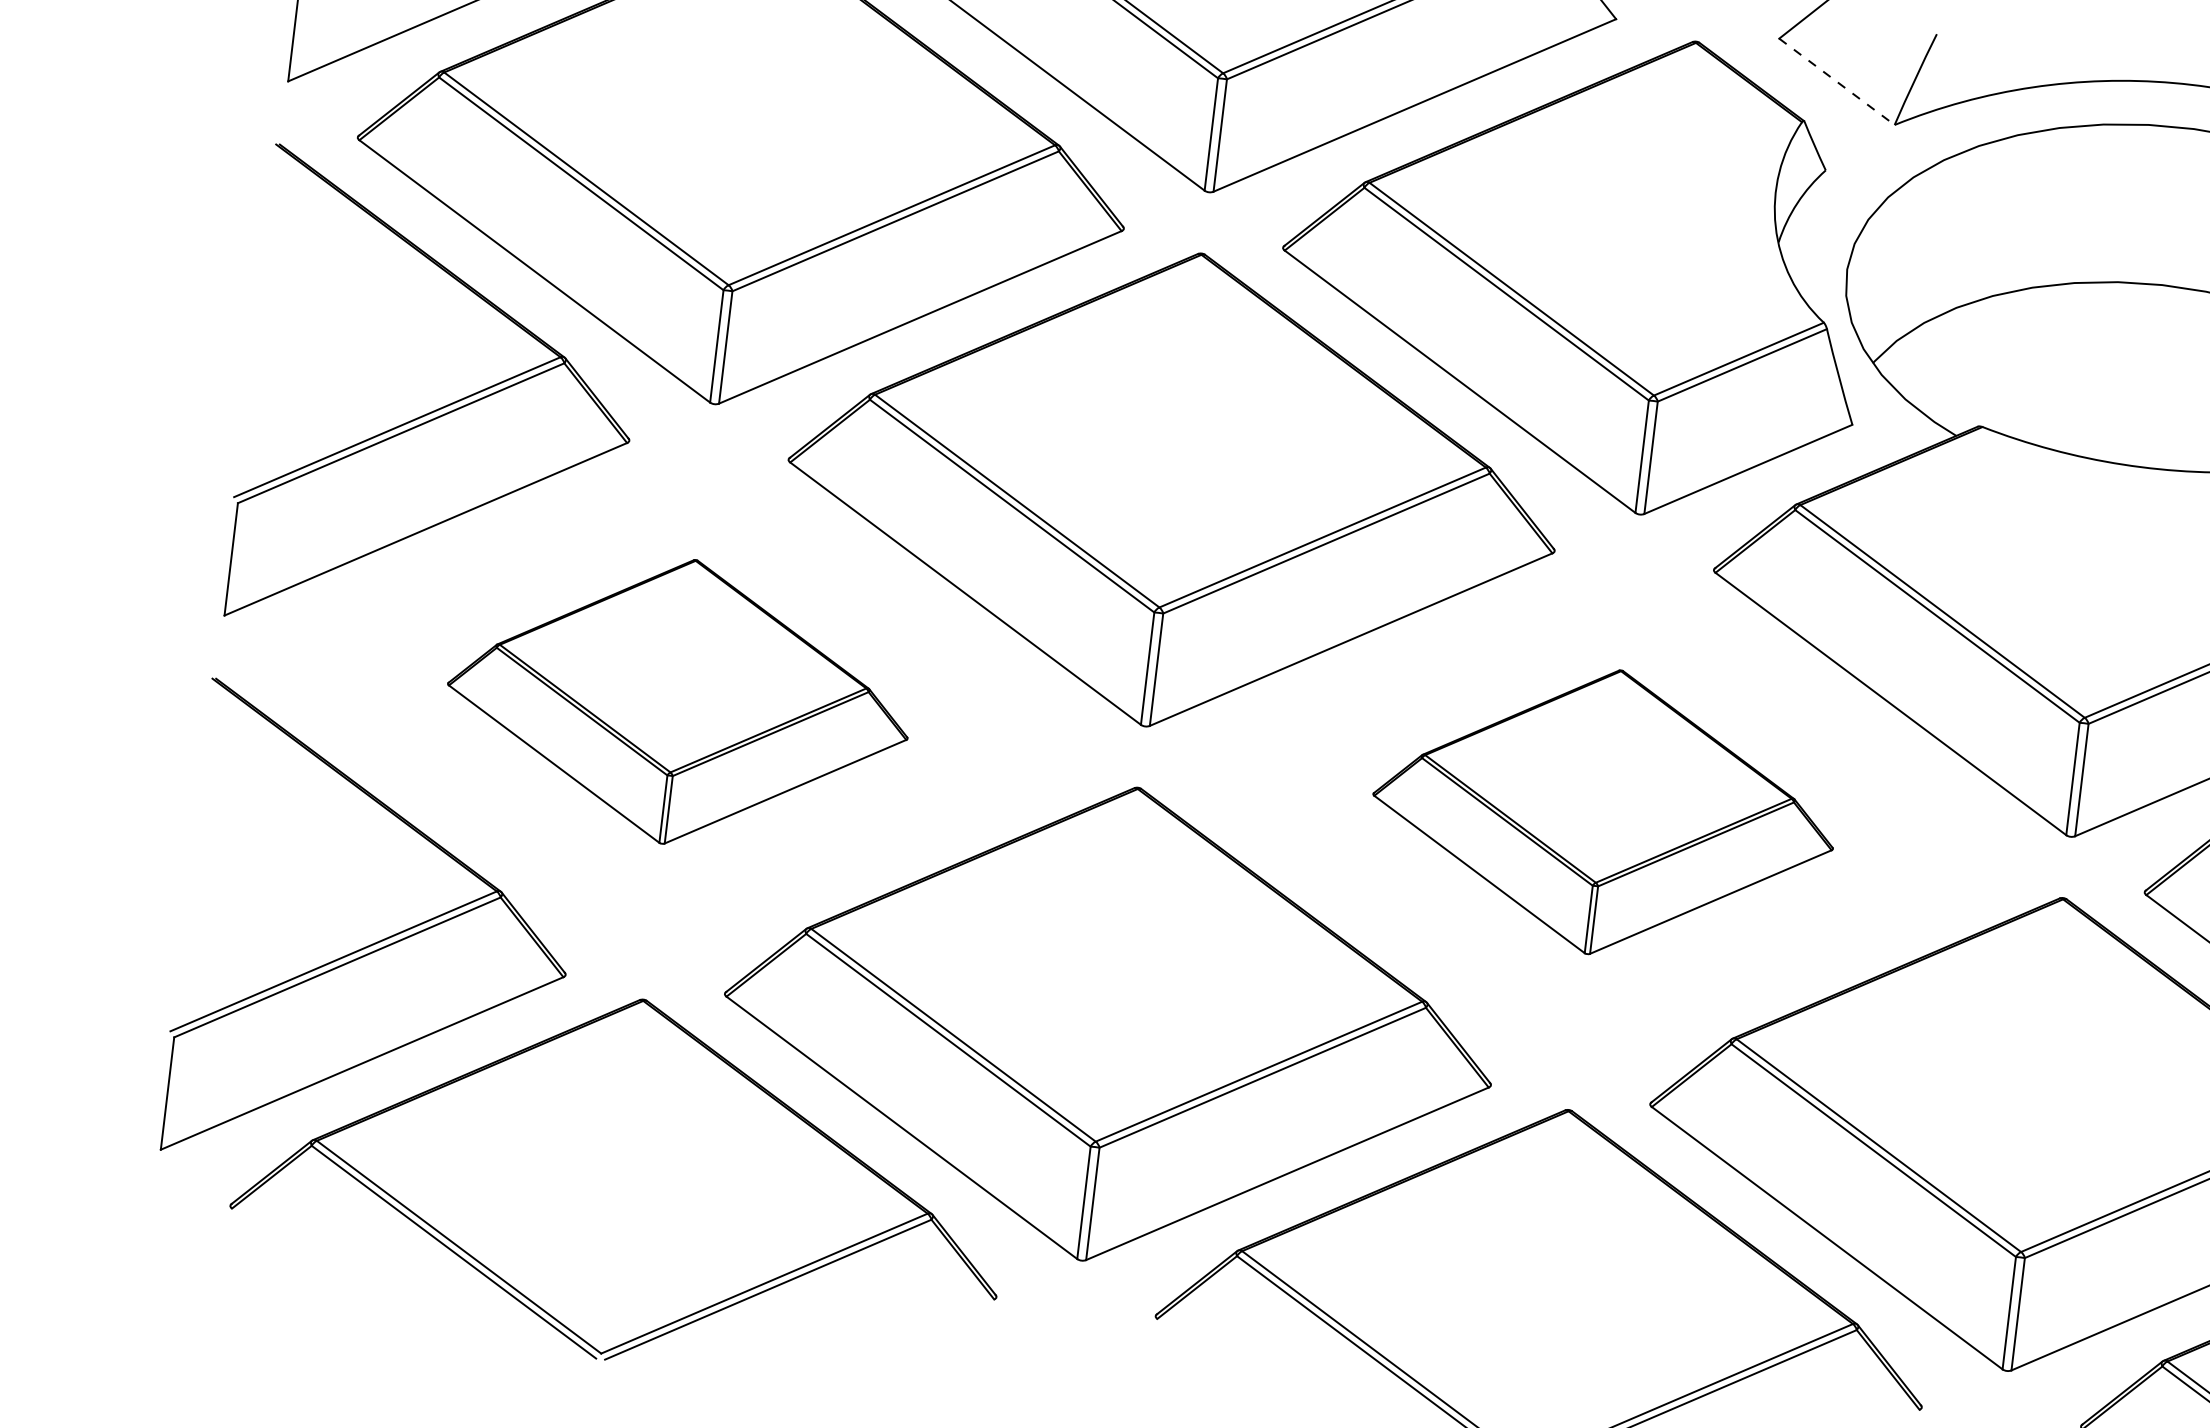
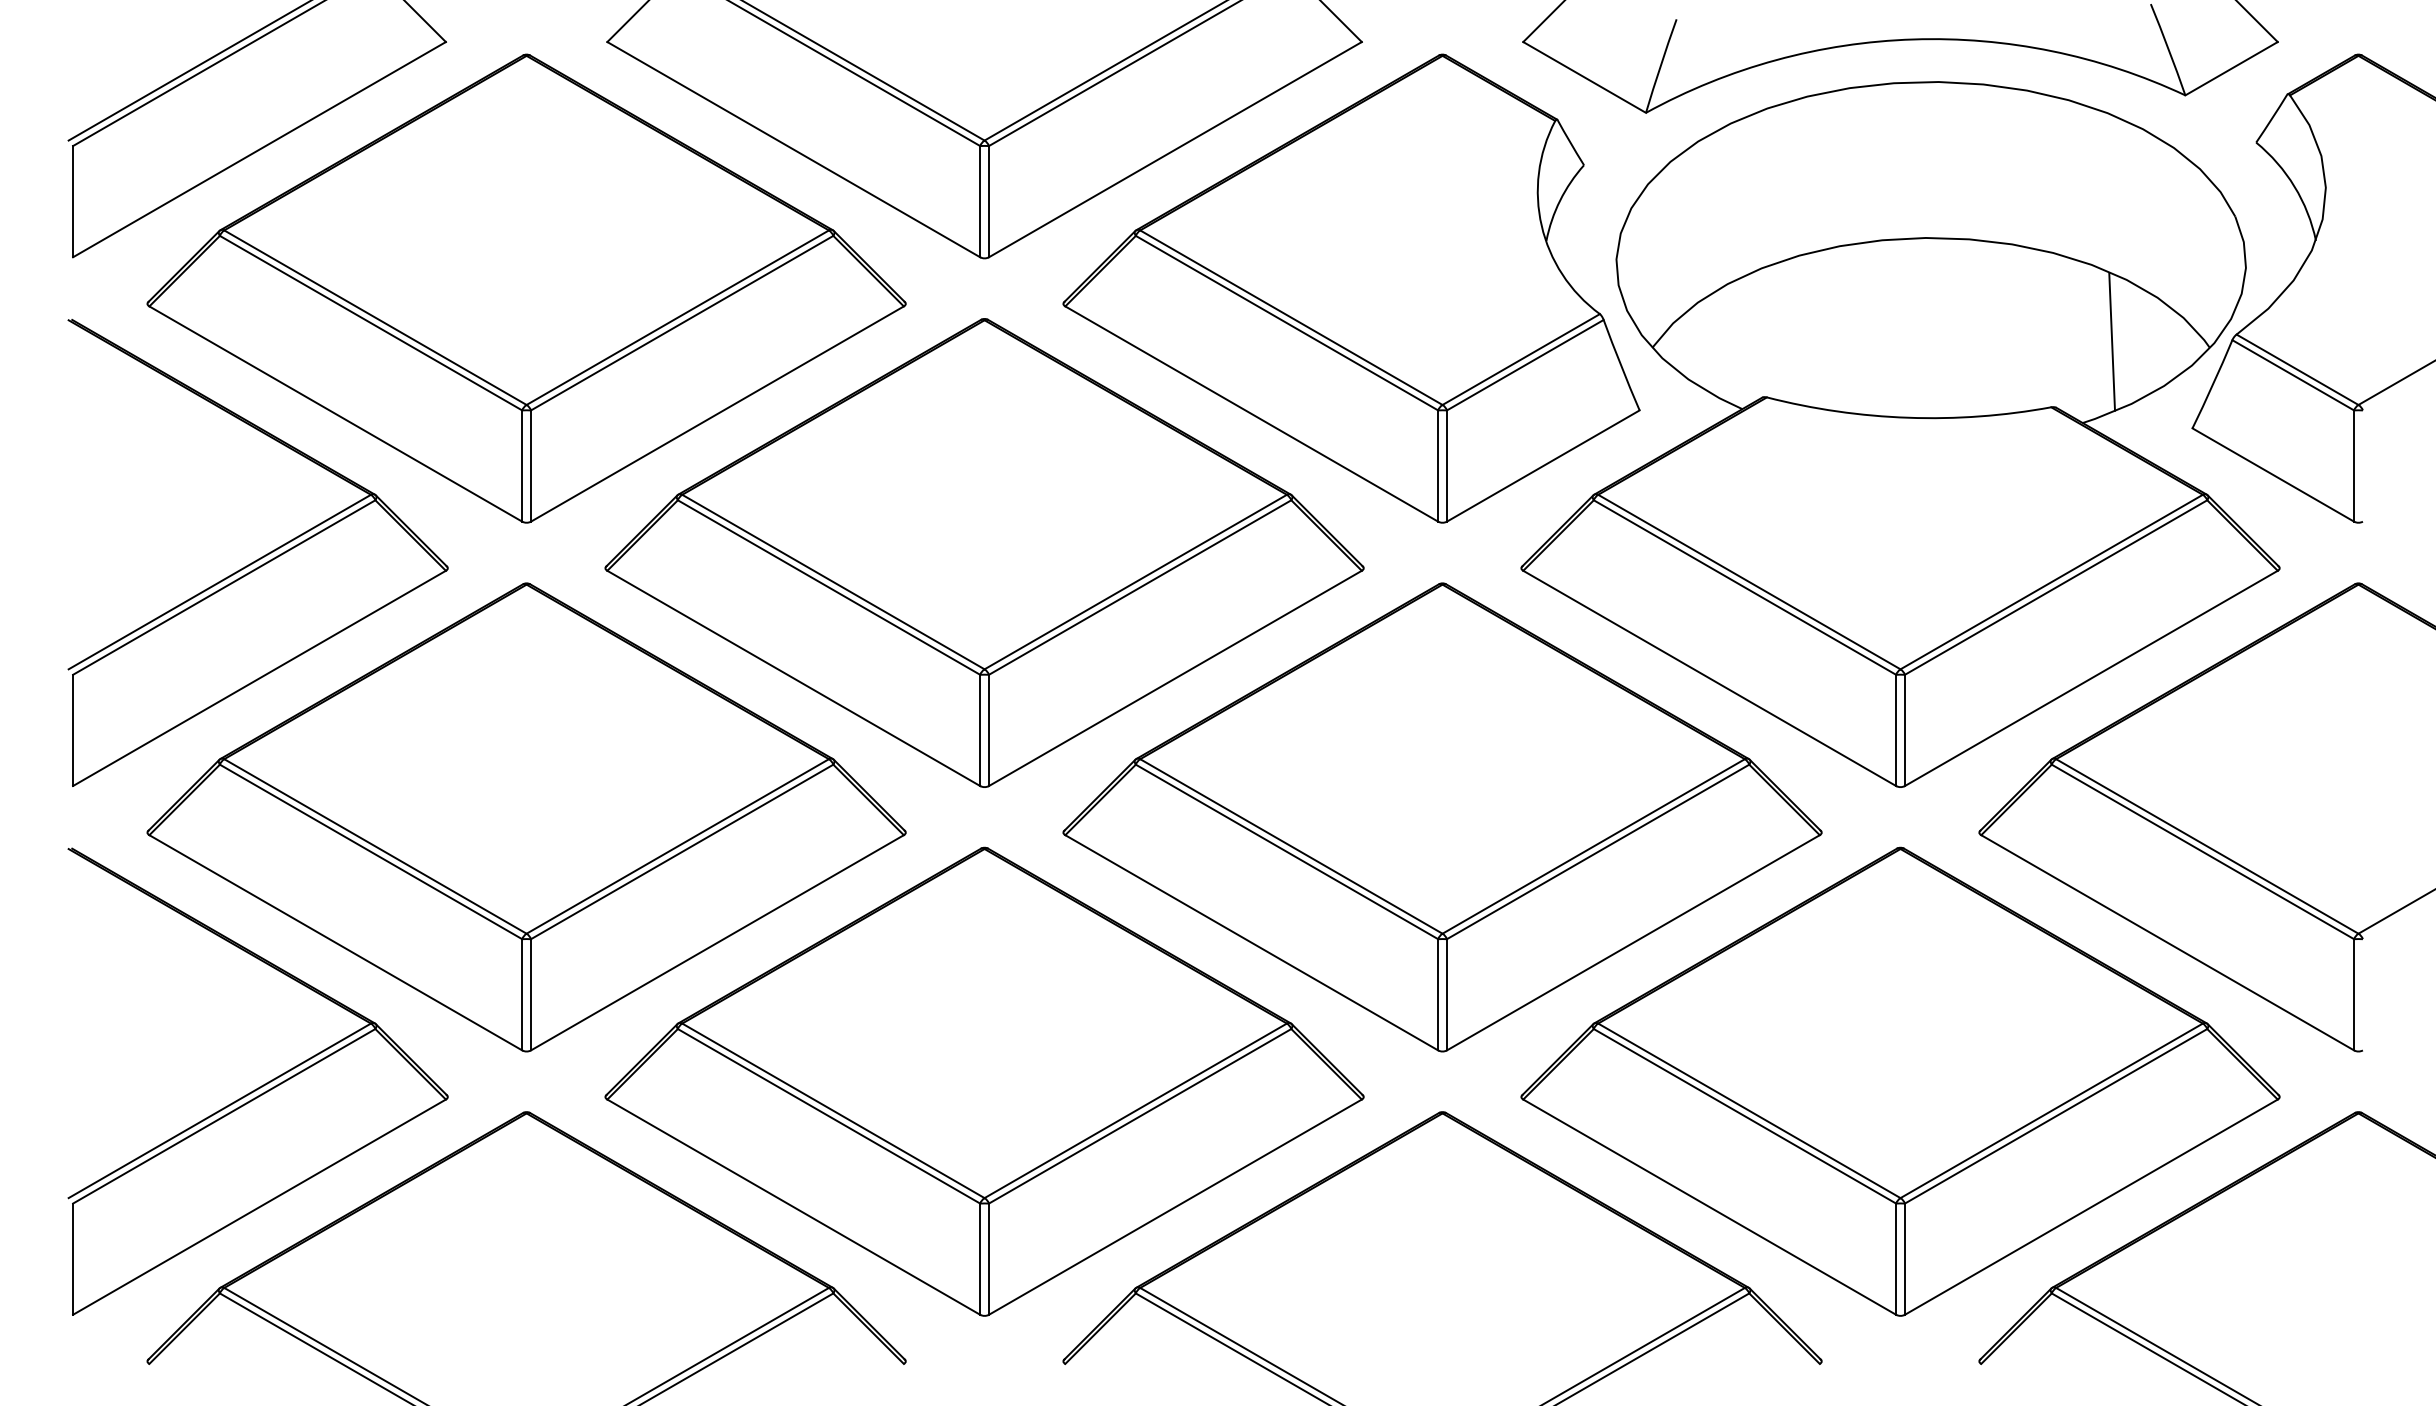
line: (1836, 81) -> (1584, 77), dashed -> solid
part: (678, 701) -> (526, 817), size x1.67
part: (1604, 812) -> (1442, 817), size x1.67

